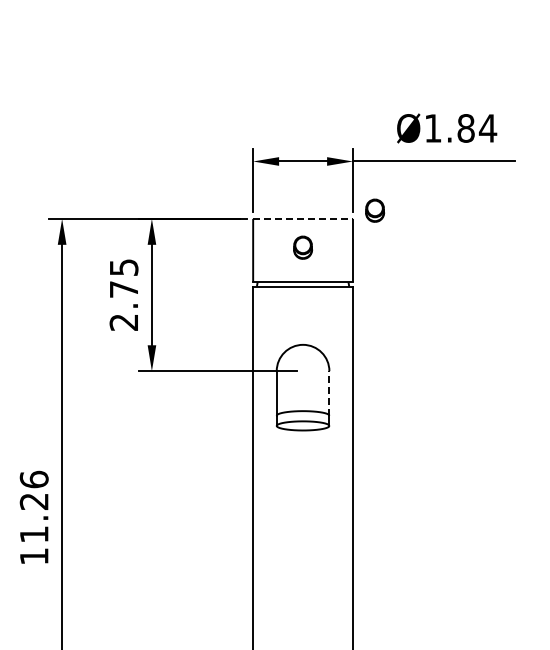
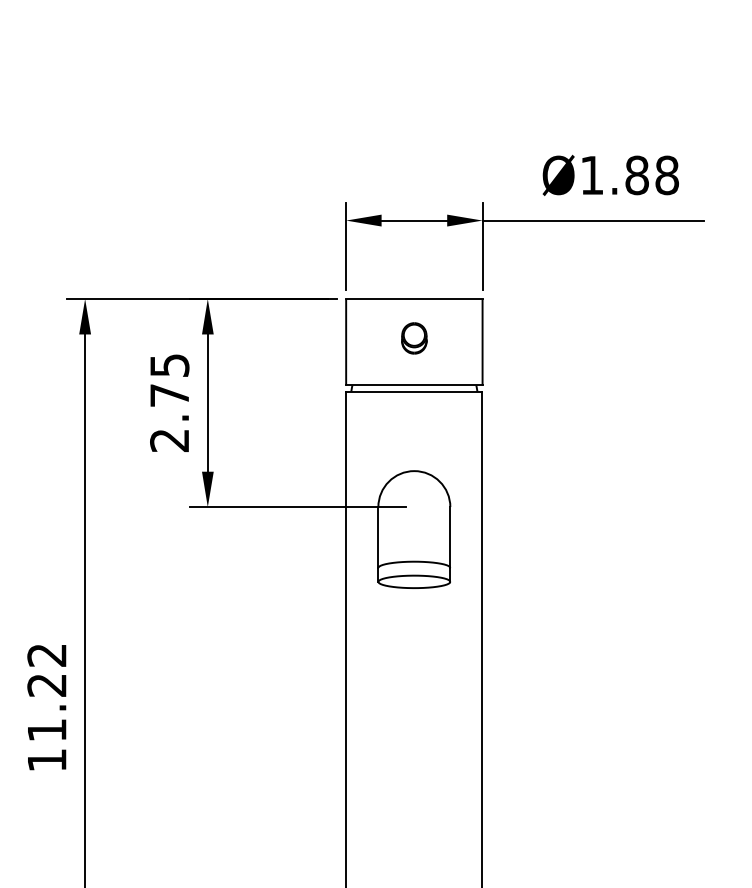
text: (487, 128) -> (666, 175), Ø1.84 -> Ø1.88
part: (375, 210) -> (513, 287), removed
line: (303, 218) -> (414, 298), dashed -> solid
line: (329, 392) -> (450, 536), dashed -> solid
text: (33, 479) -> (46, 655), 11.26 -> 11.22

